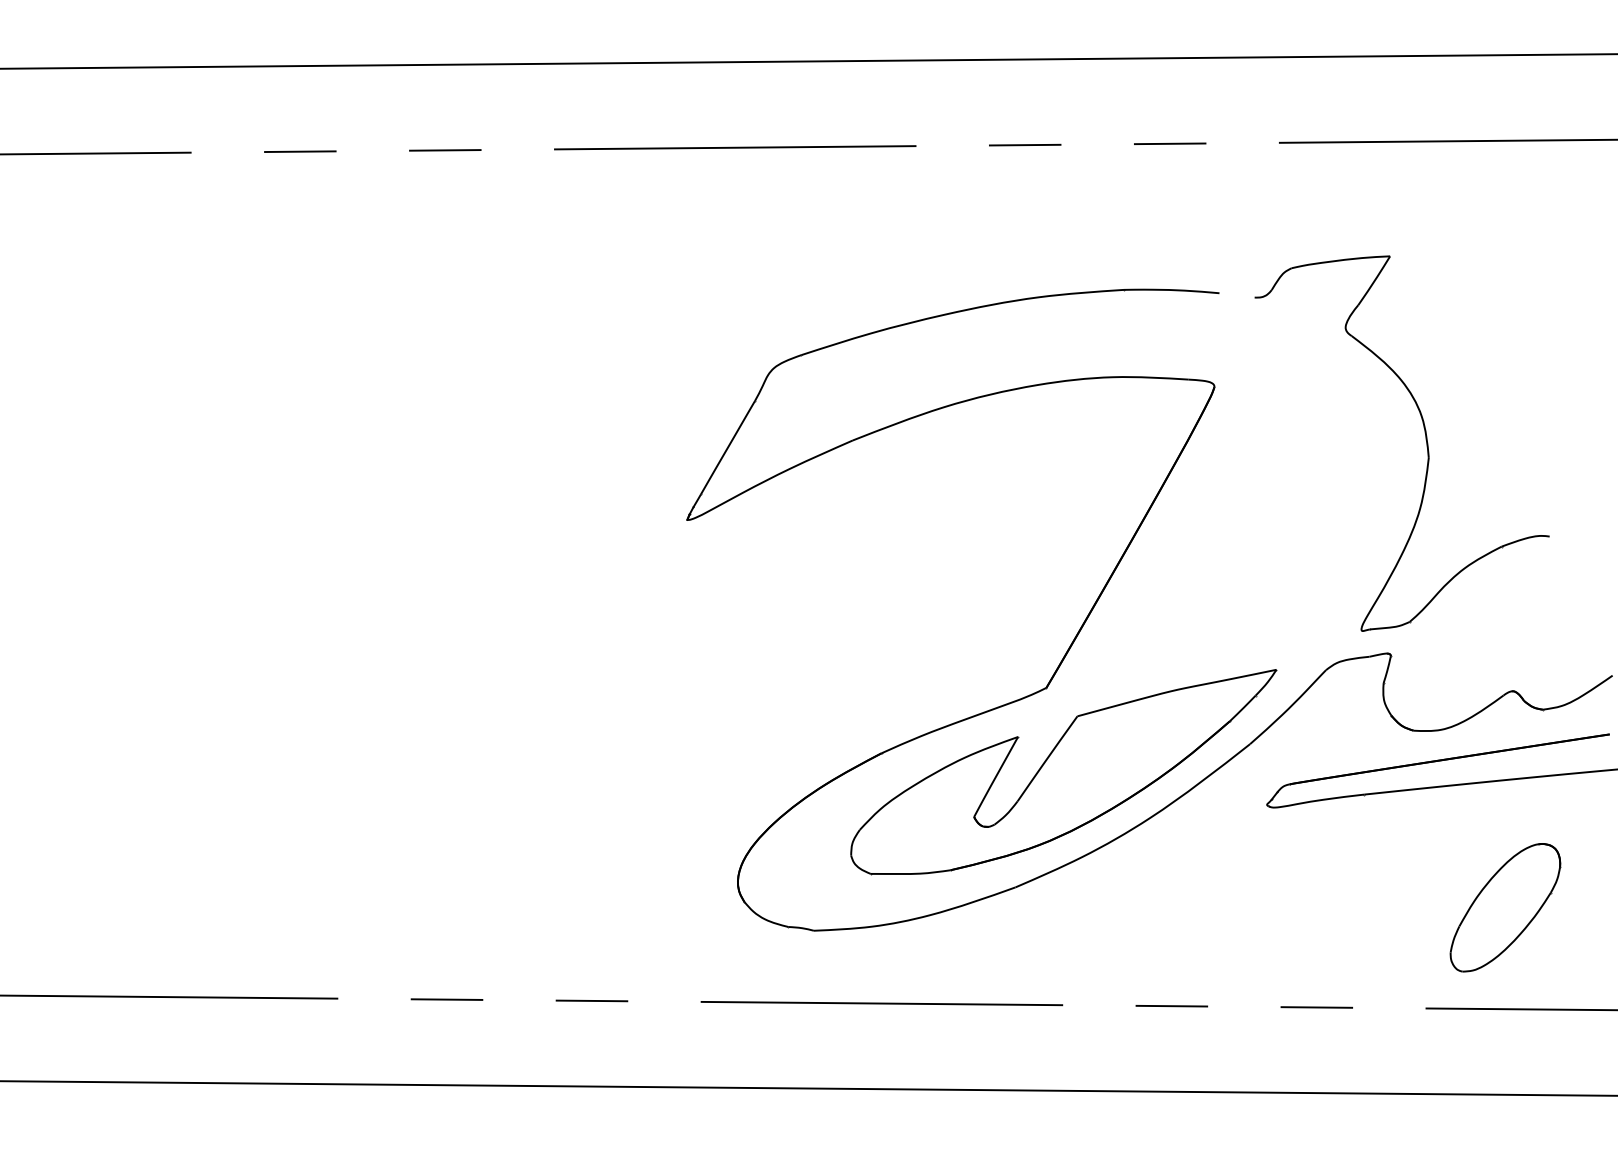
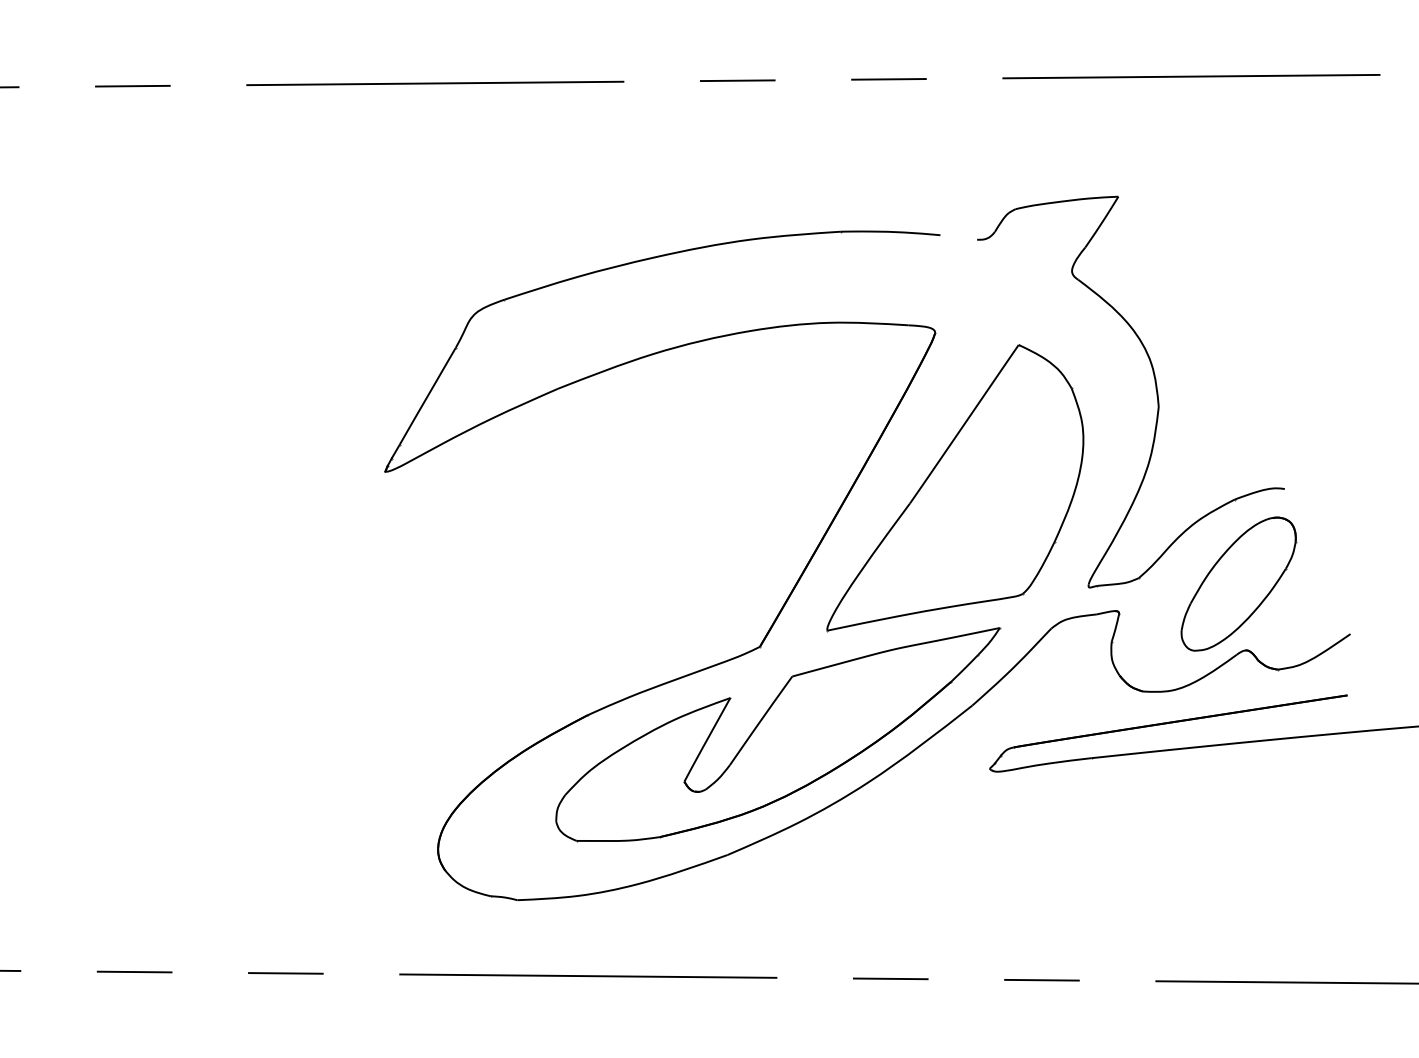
part: (1233, 535) -> (955, 487), added
part: (1505, 907) -> (1238, 583), moved

